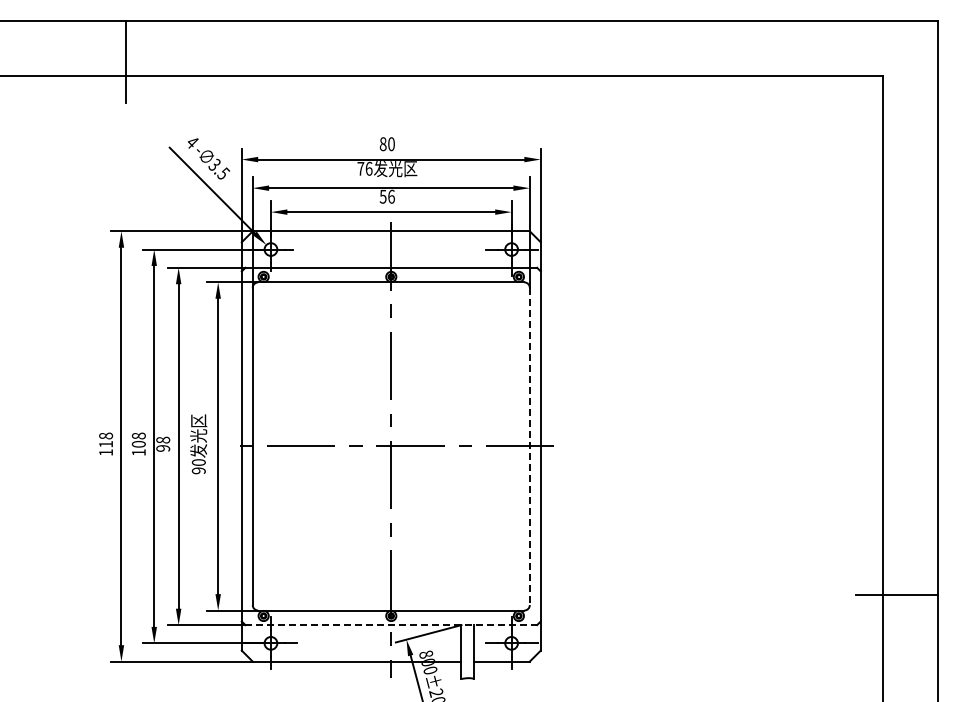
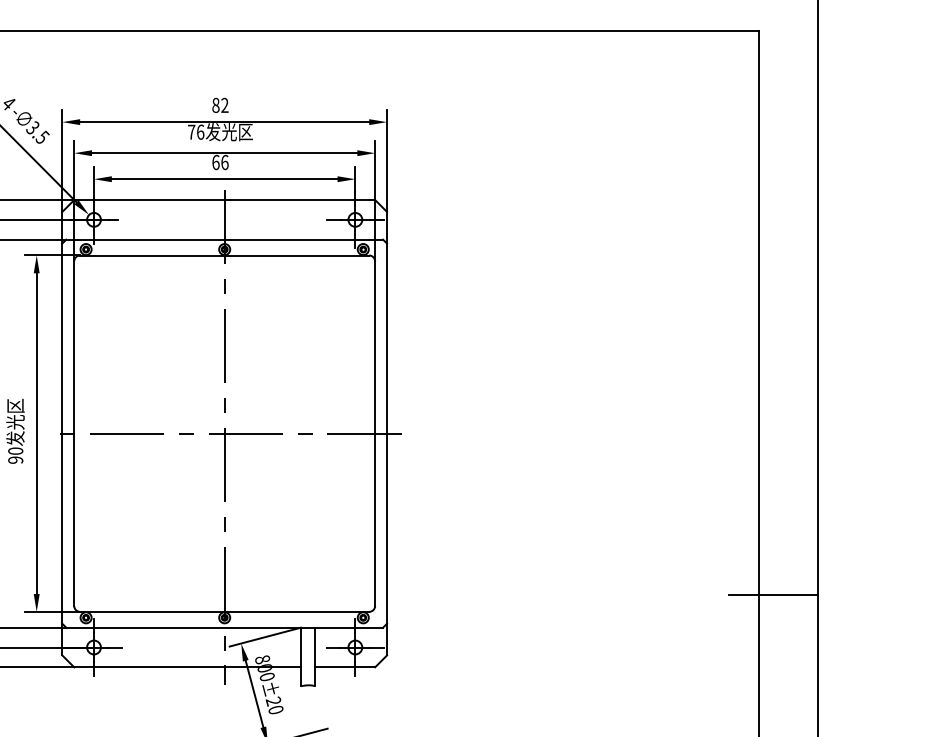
text: (391, 144) -> (224, 105), 80 -> 82
text: (382, 196) -> (215, 162), 56 -> 66
line: (529, 446) -> (374, 433), dashed -> solid
line: (391, 625) -> (224, 628), dashed -> solid

